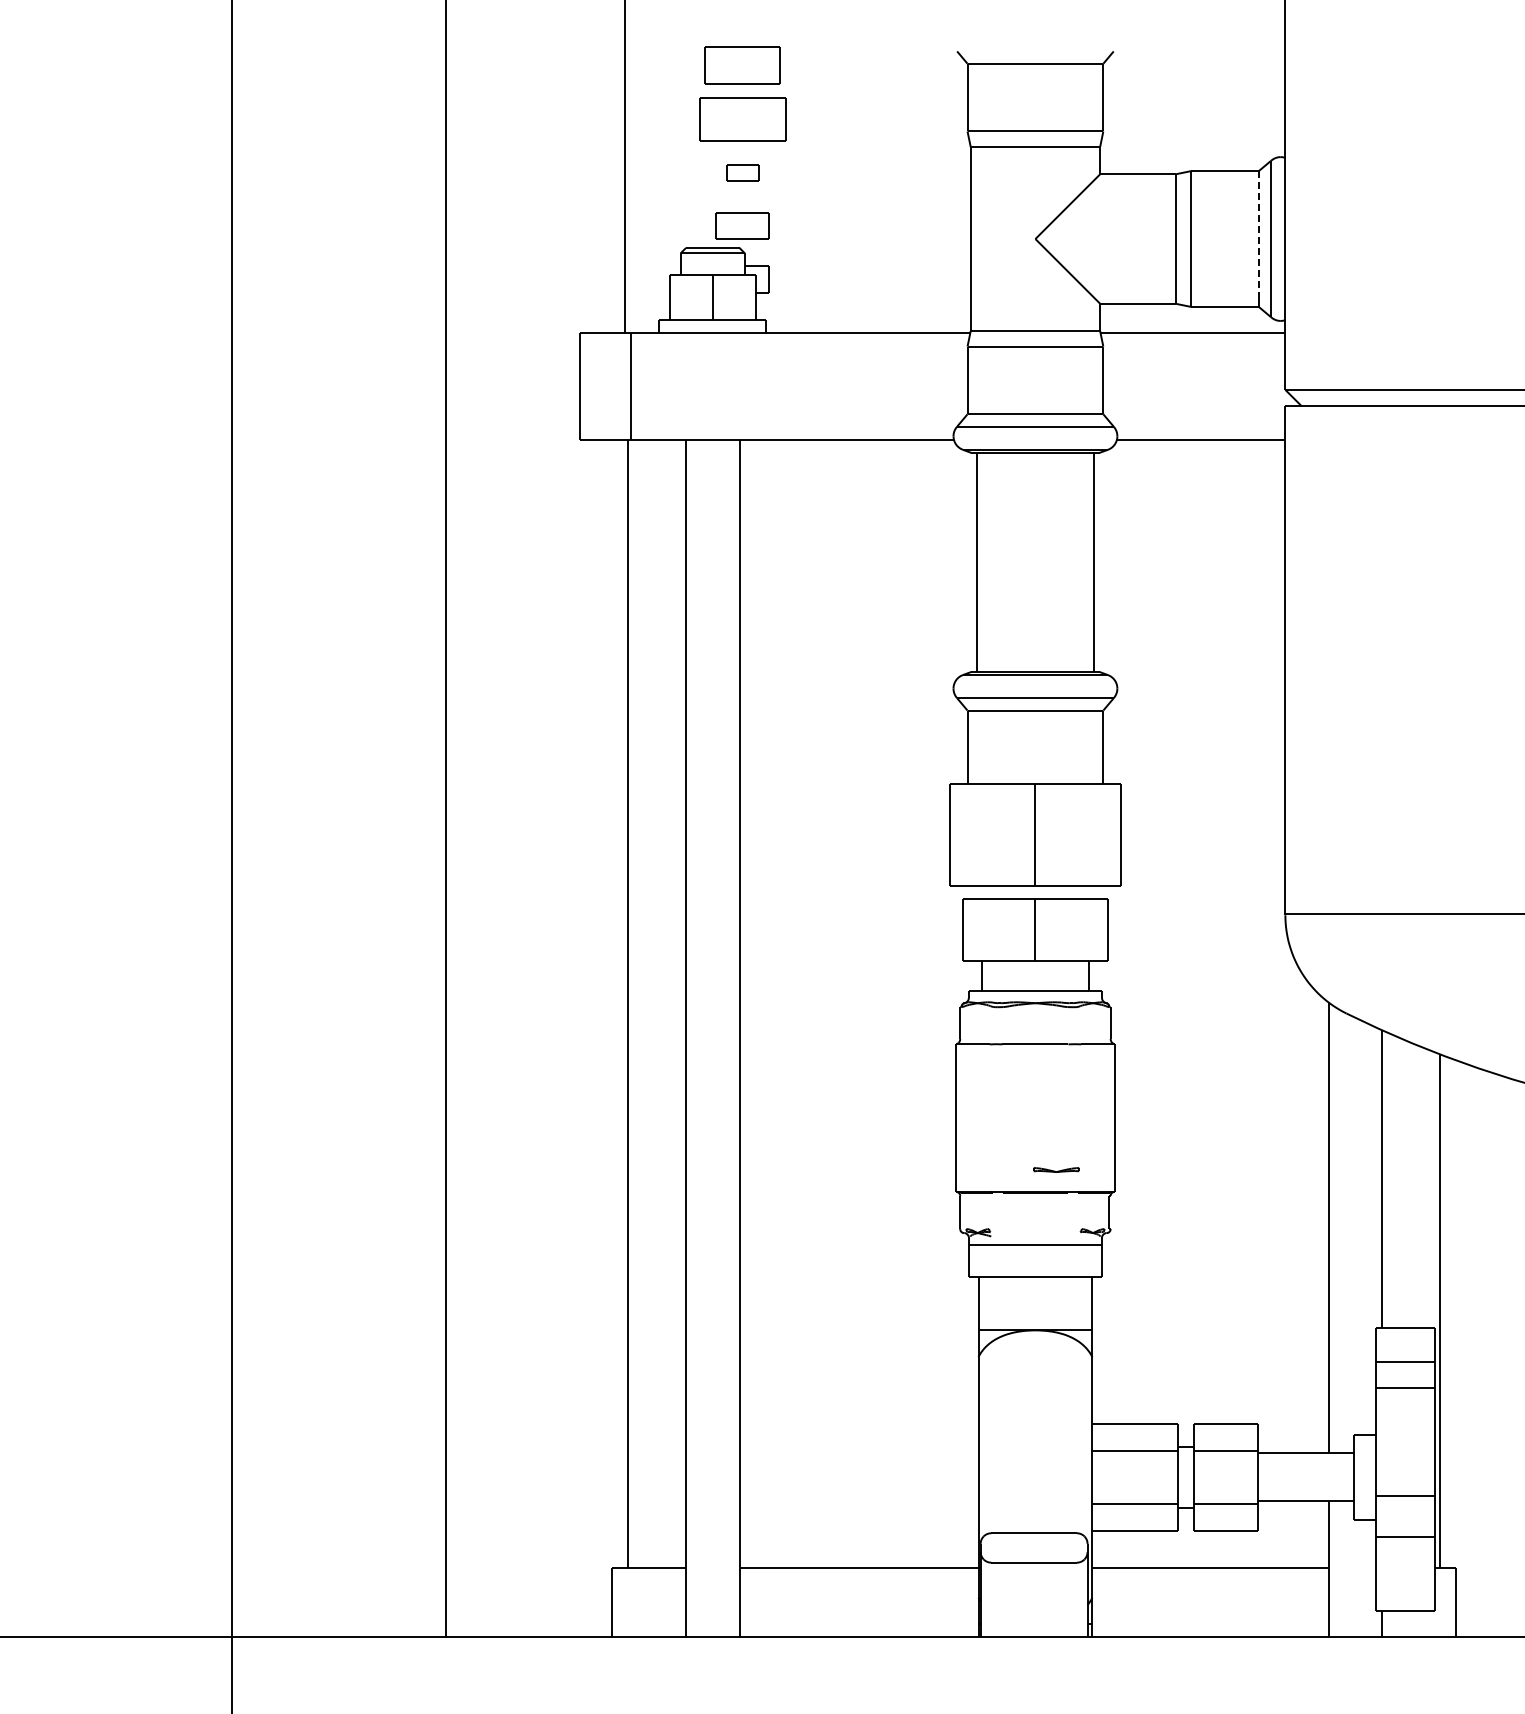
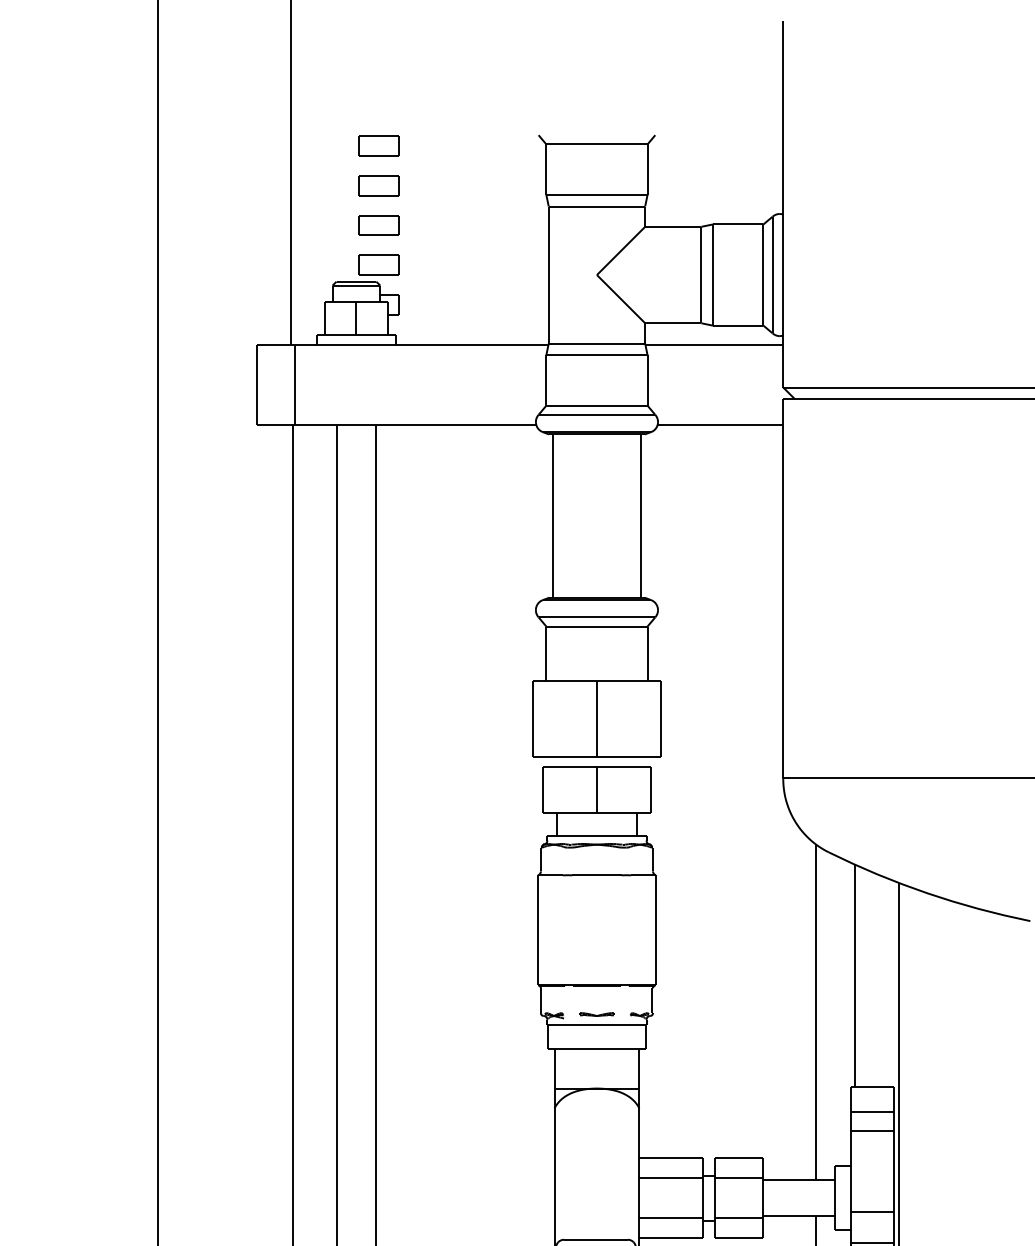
part: (742, 65) -> (378, 145), size x0.71
part: (742, 118) -> (378, 185), size x0.62
part: (742, 172) -> (378, 225), size x1.67
line: (1258, 233) -> (763, 270), dashed -> solid
part: (1056, 1169) -> (597, 1014), moved

